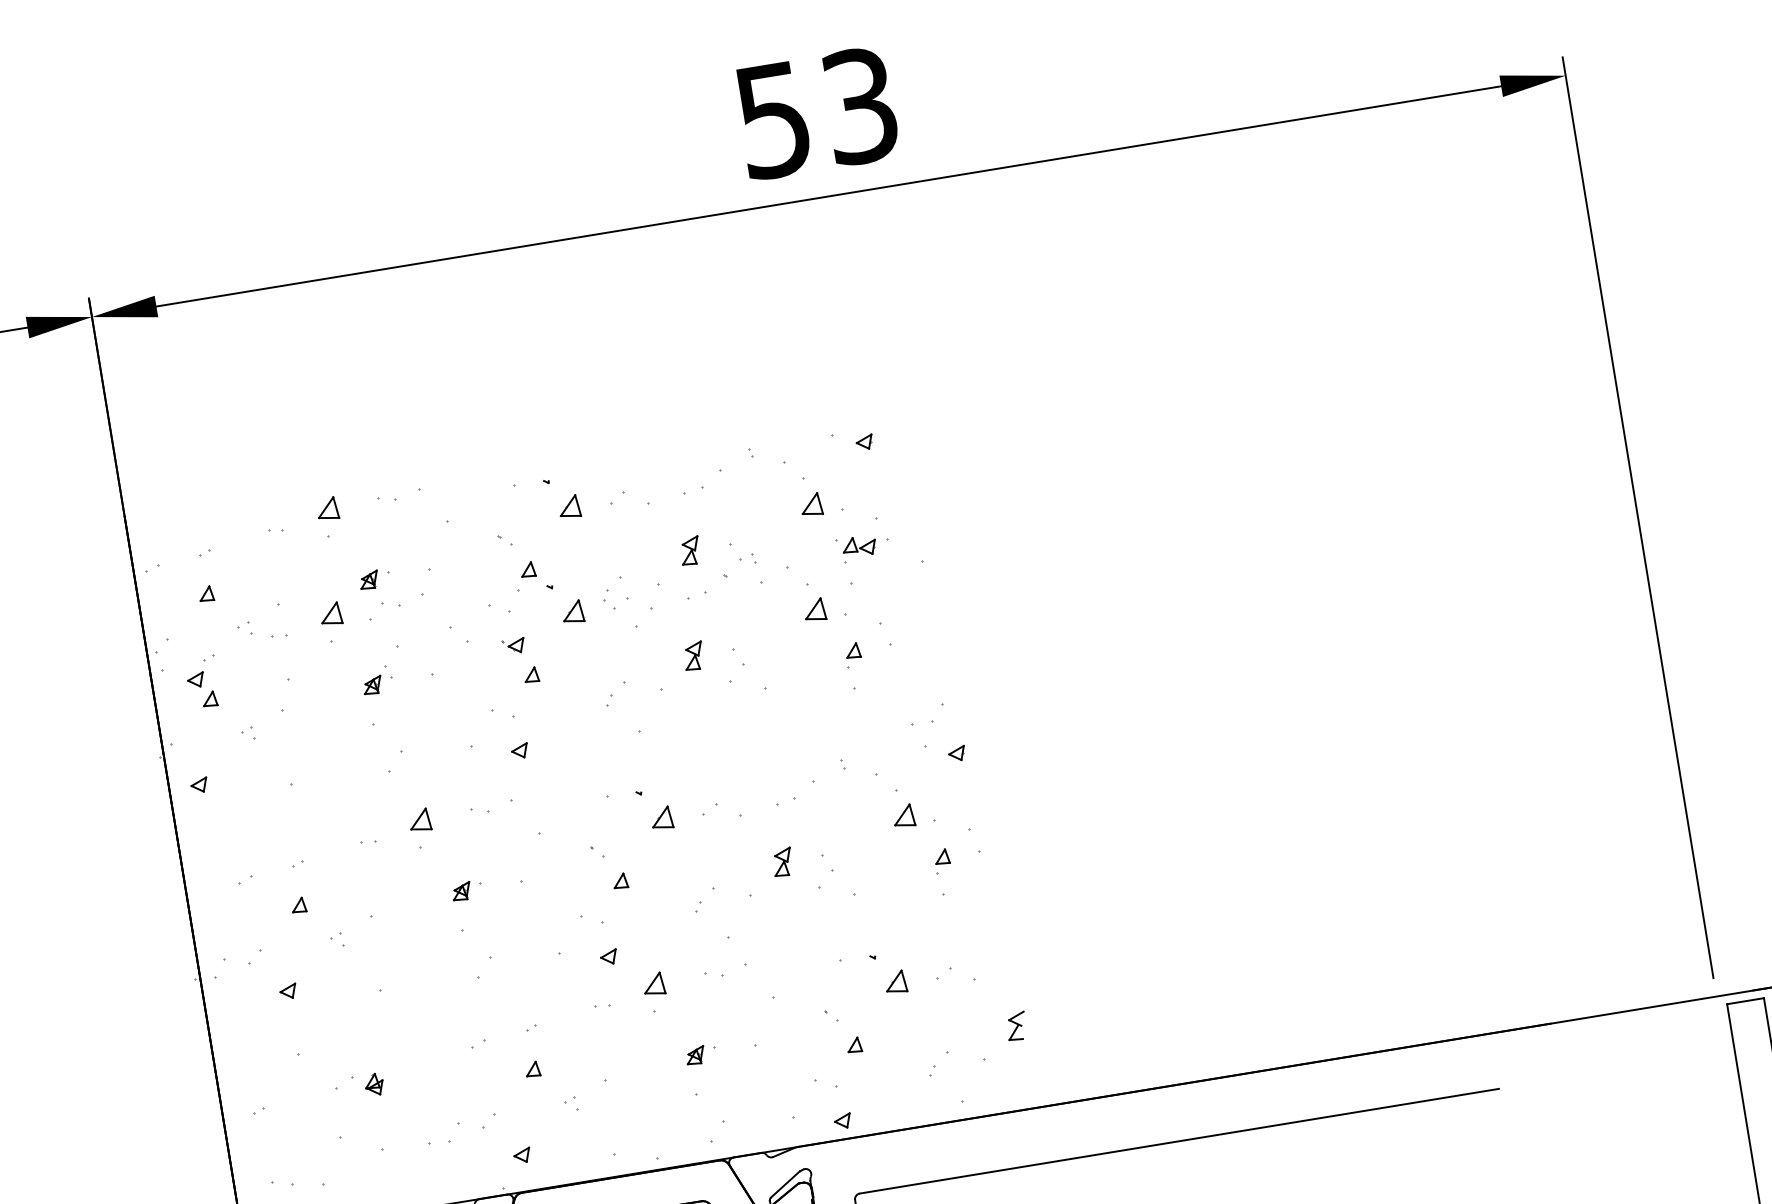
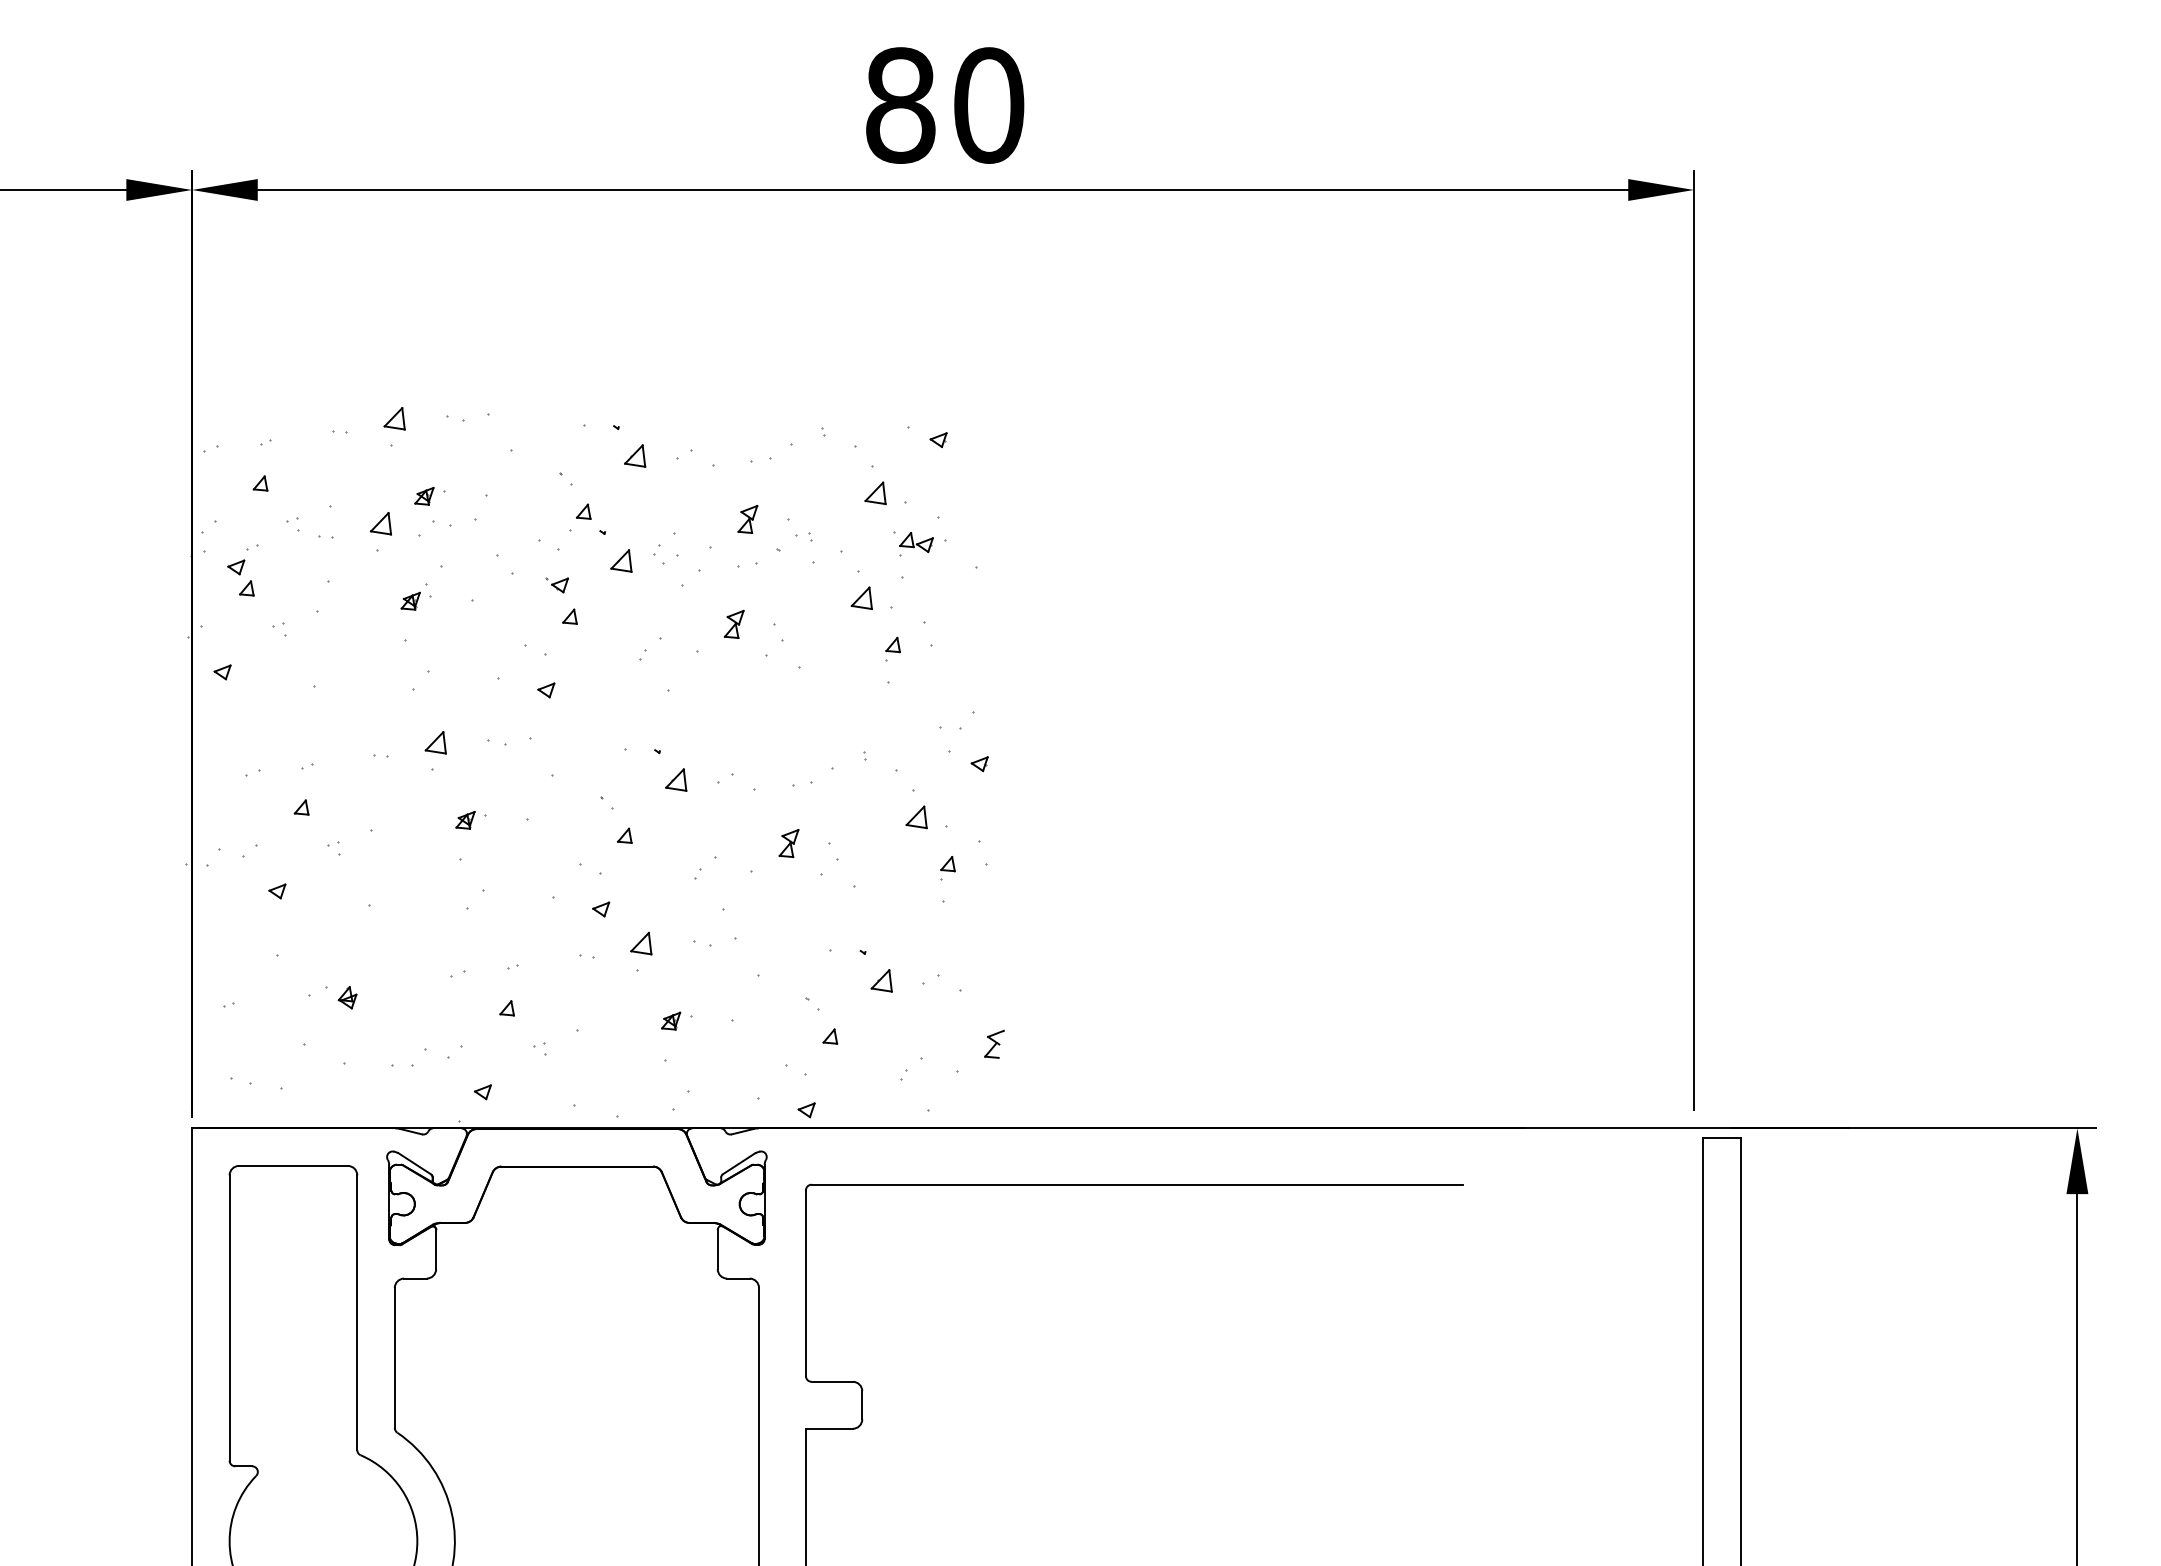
text: (817, 113) -> (945, 105), 53 -> 80

